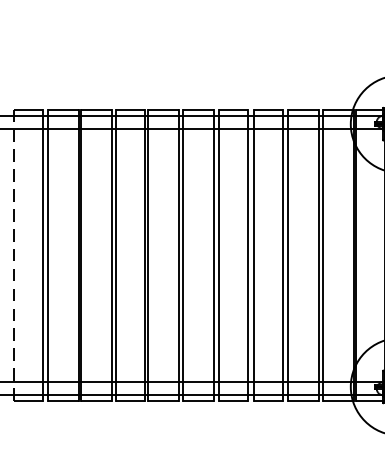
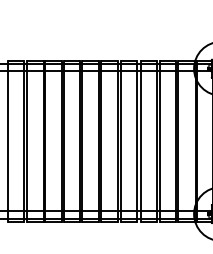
line: (13, 255) -> (7, 141), dashed -> solid

